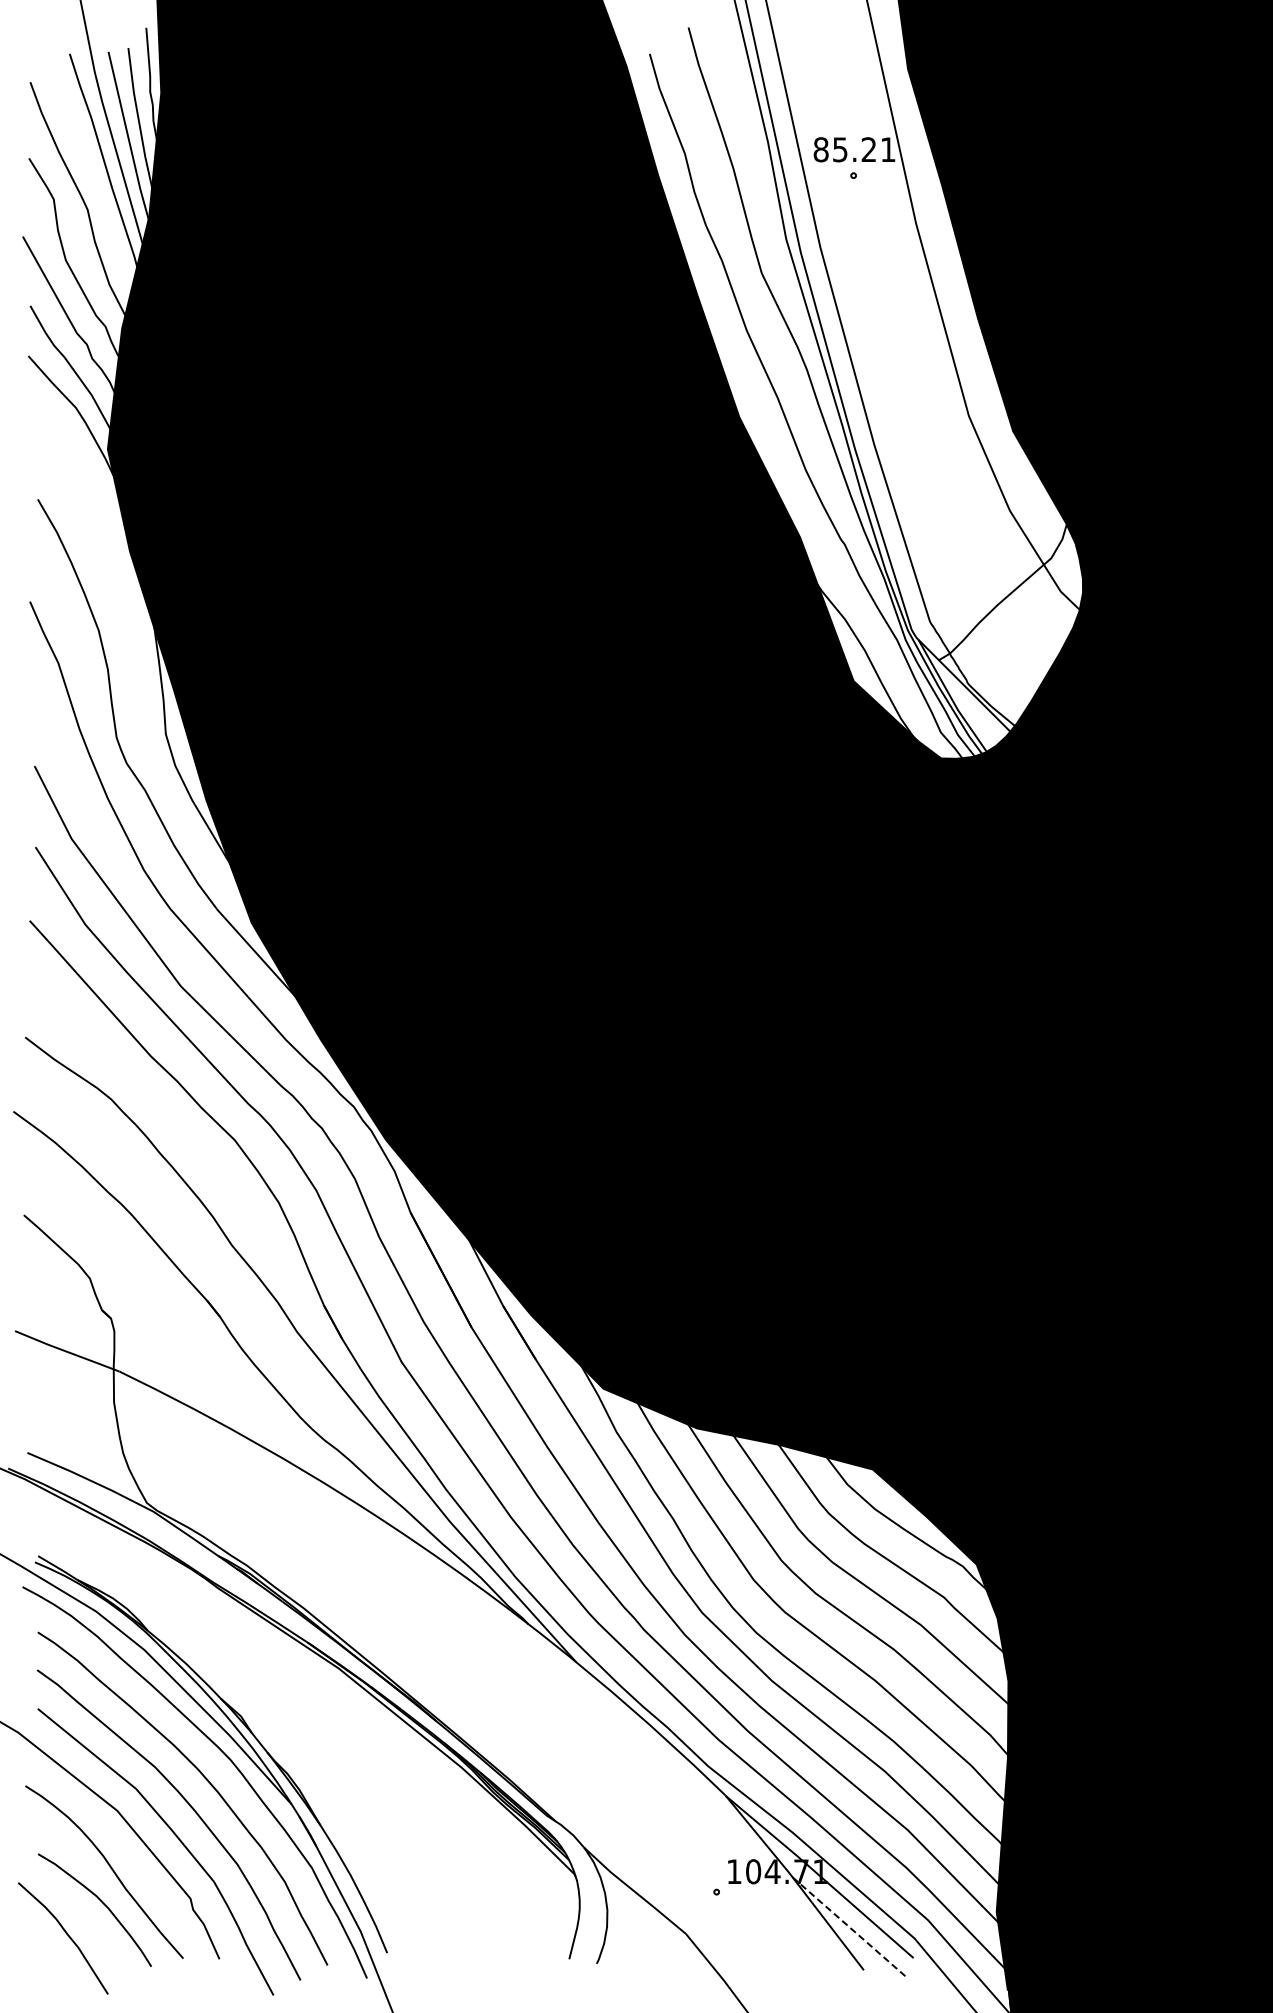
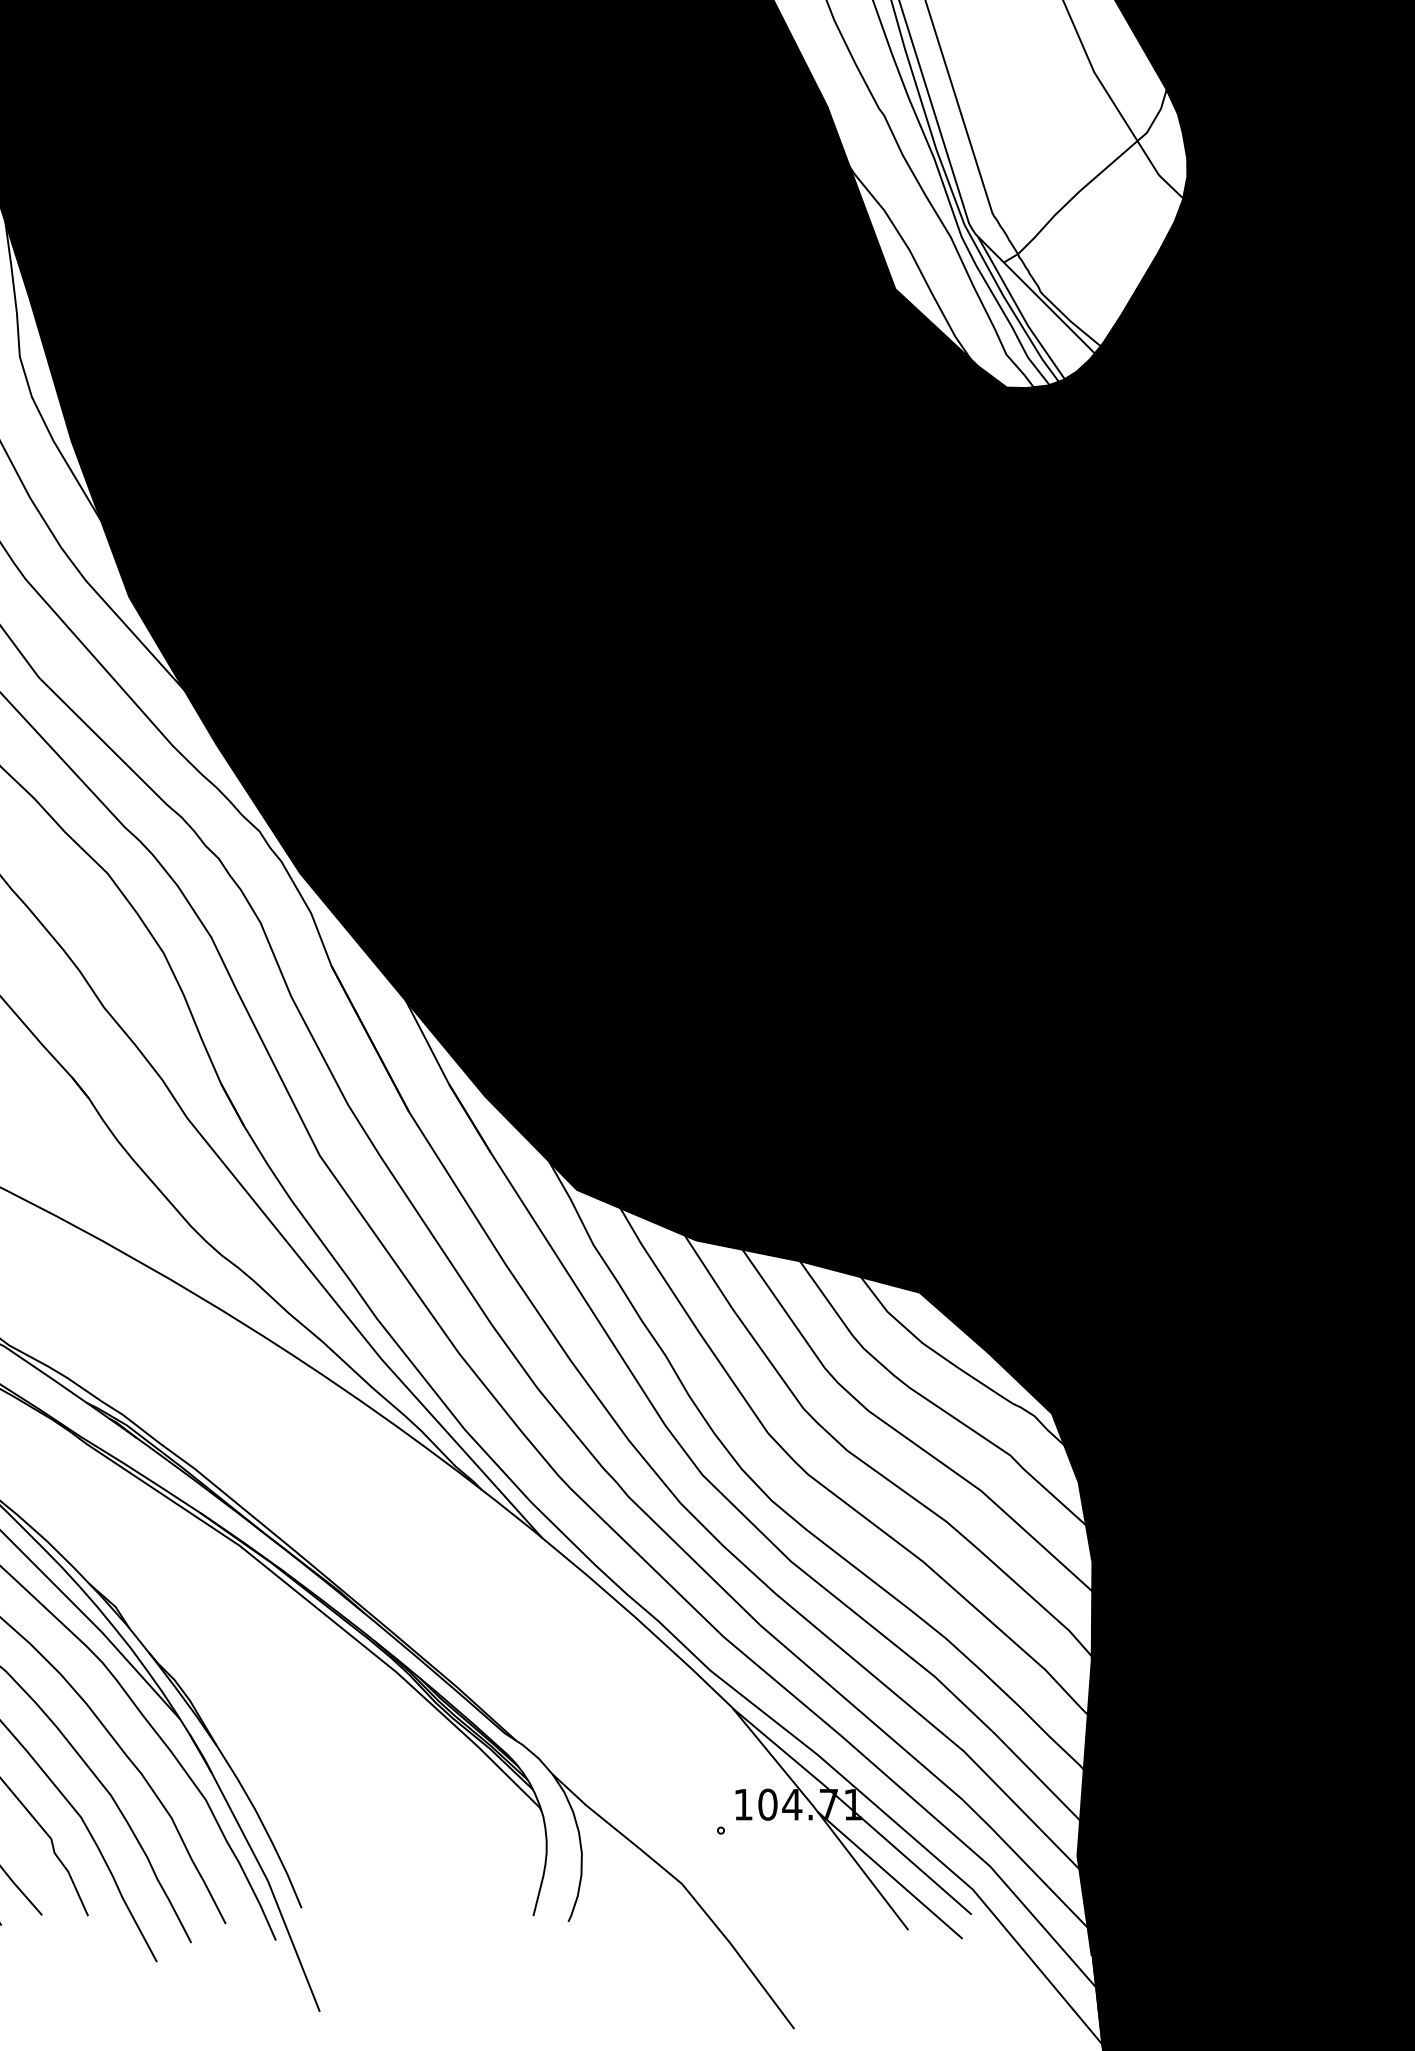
line: (849, 1927) -> (890, 1875), dashed -> solid

